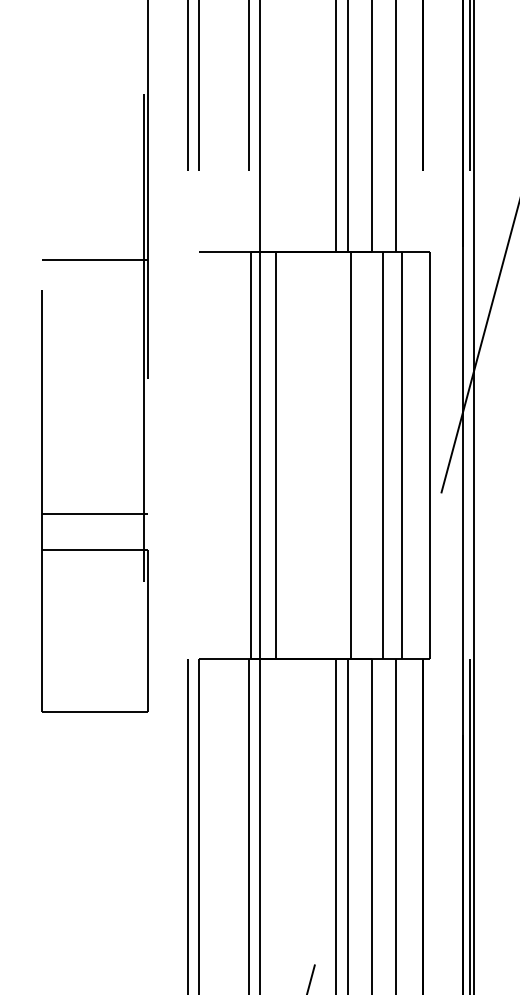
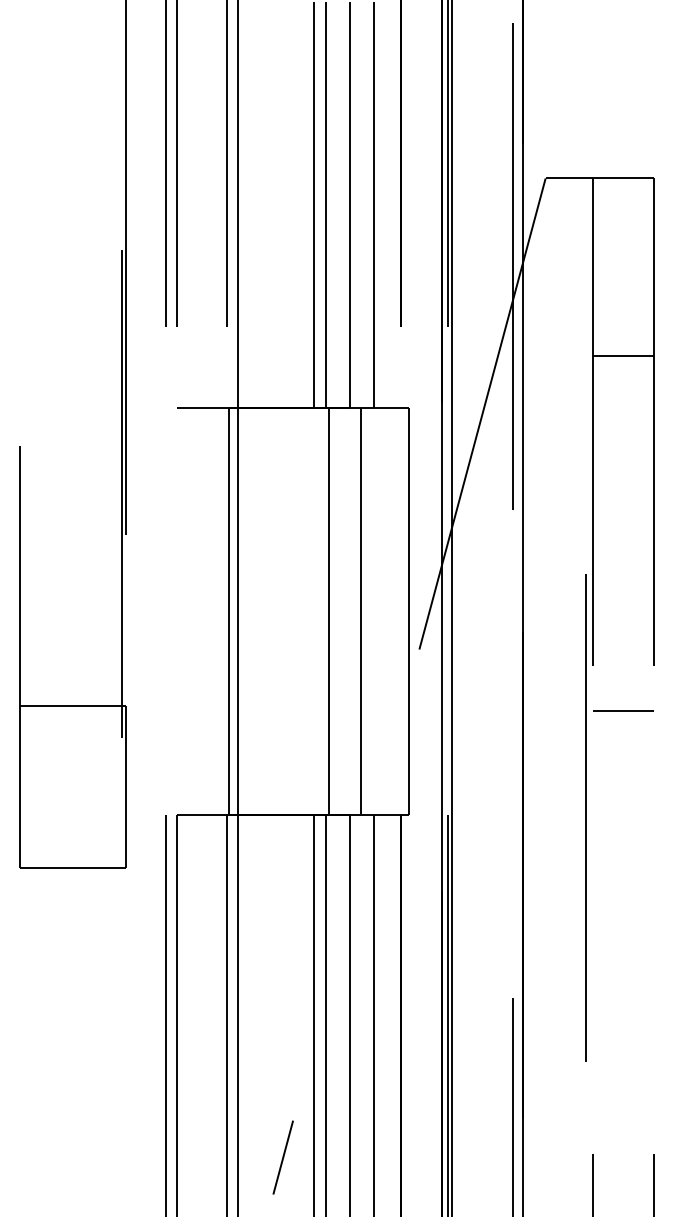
line: (94, 260) -> (72, 416), removed
line: (275, 455) -> (253, 611), removed
line: (401, 455) -> (379, 611), removed
line: (94, 514) -> (72, 670), removed

